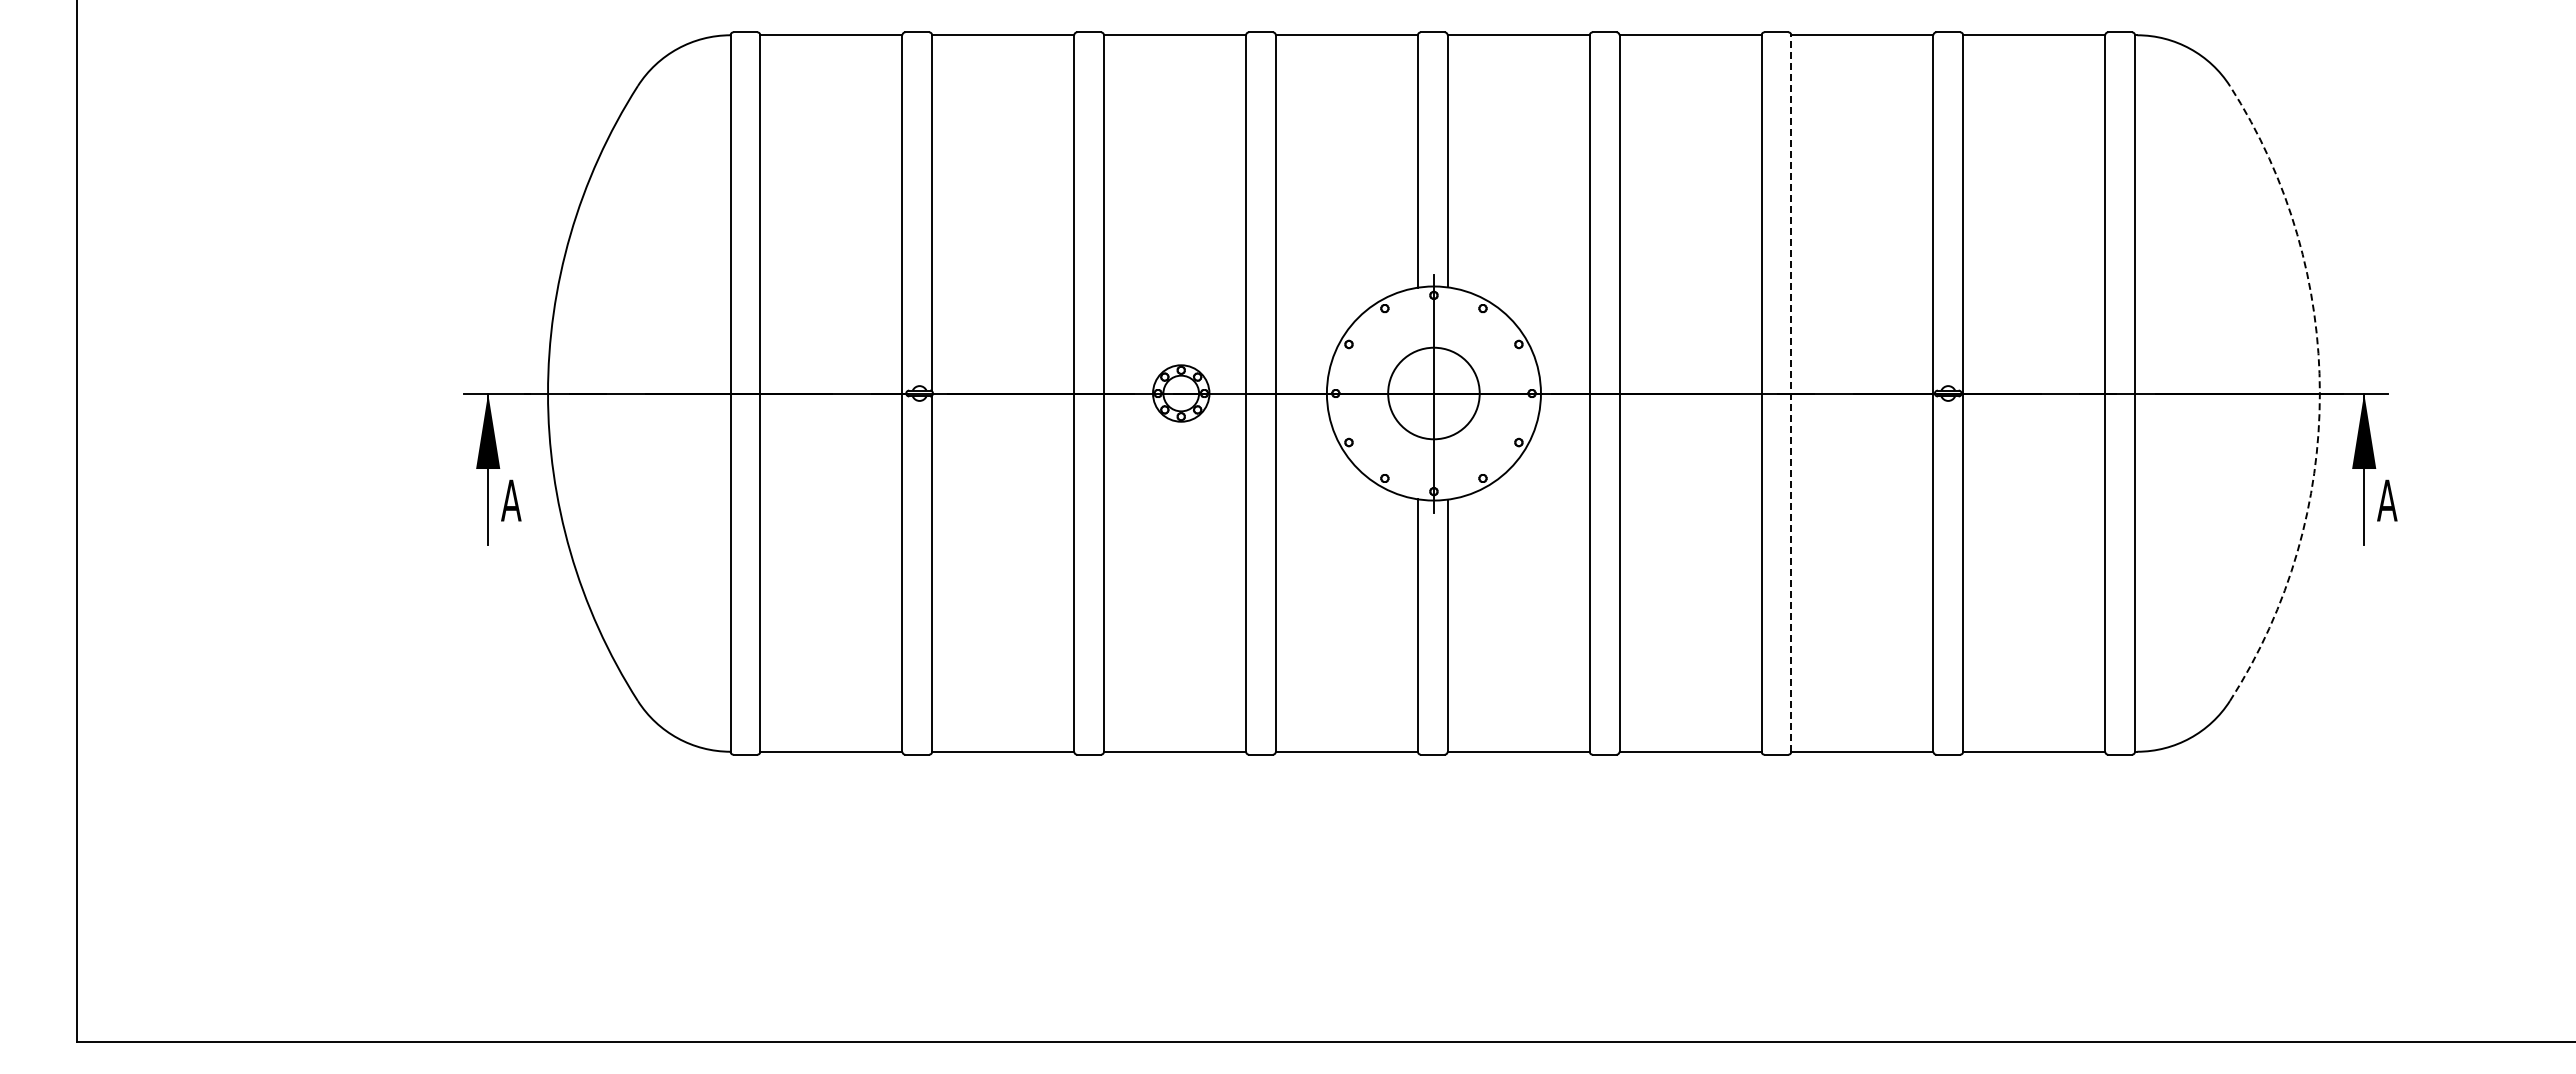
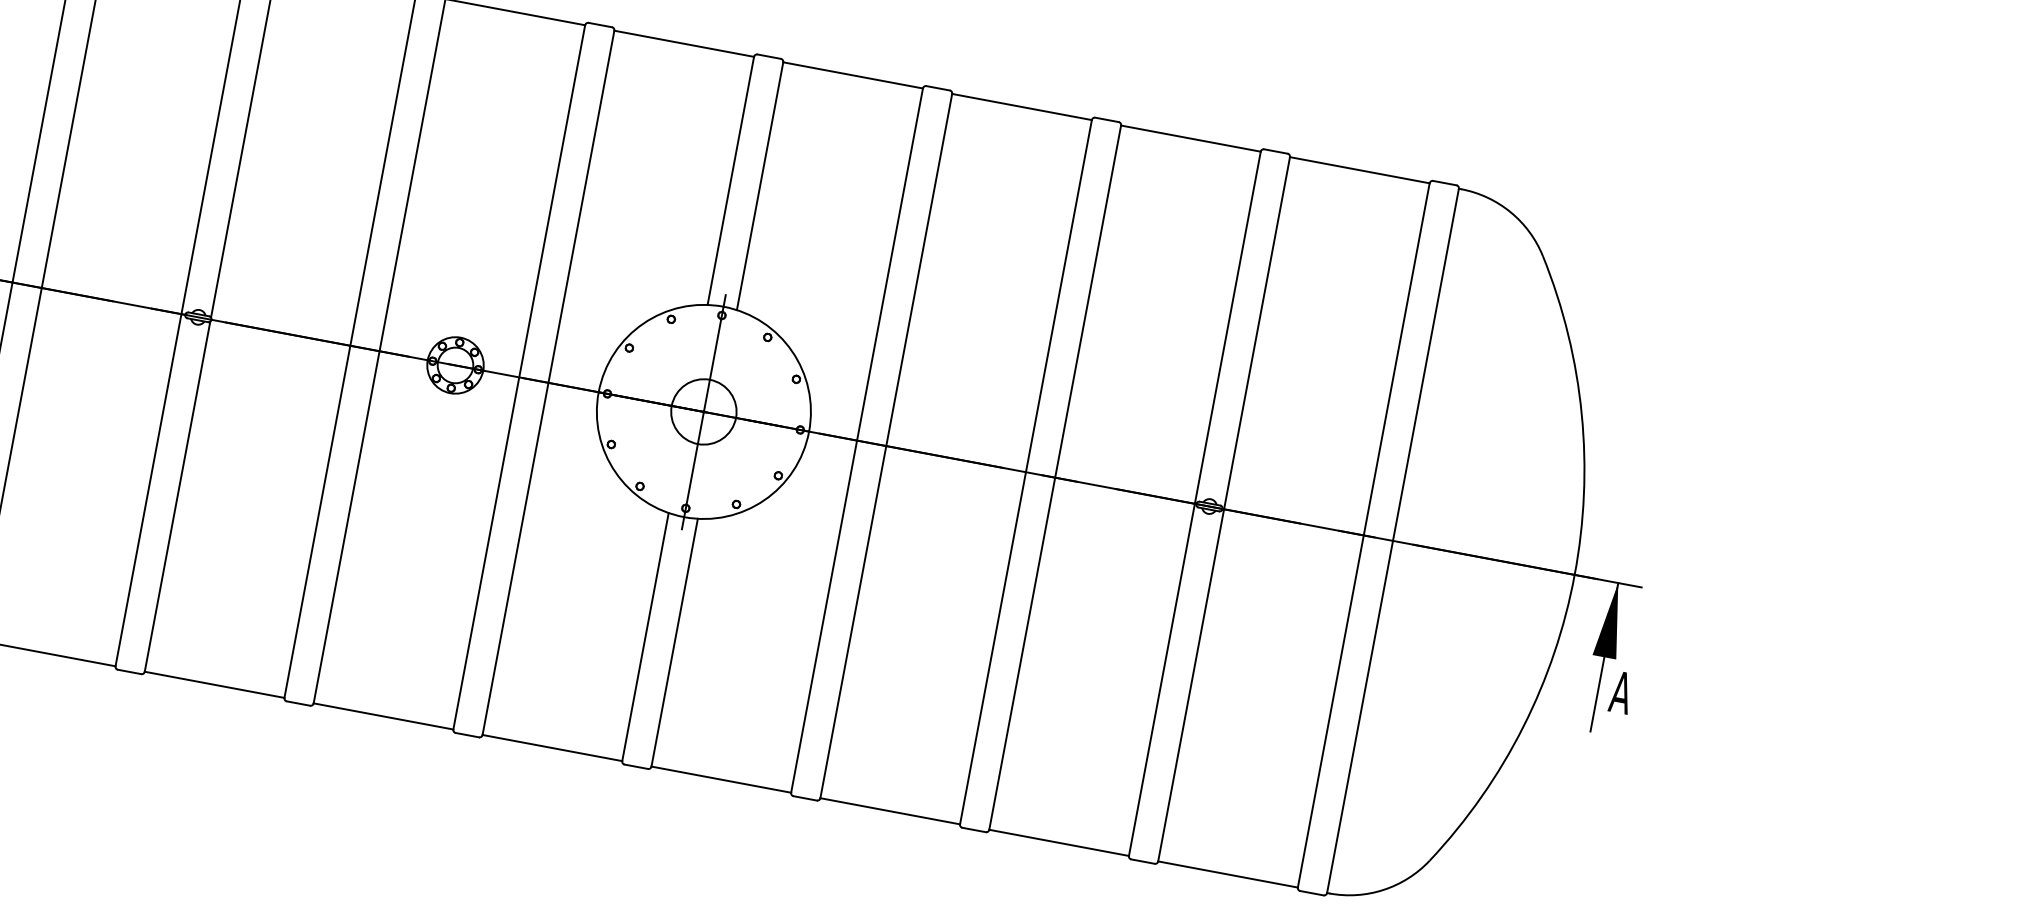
circle: (1433, 393) -> (703, 411), size x0.71
line: (1791, 393) -> (1055, 477), dashed -> solid
arc: (2319, 393) -> (1574, 574), dashed -> solid

